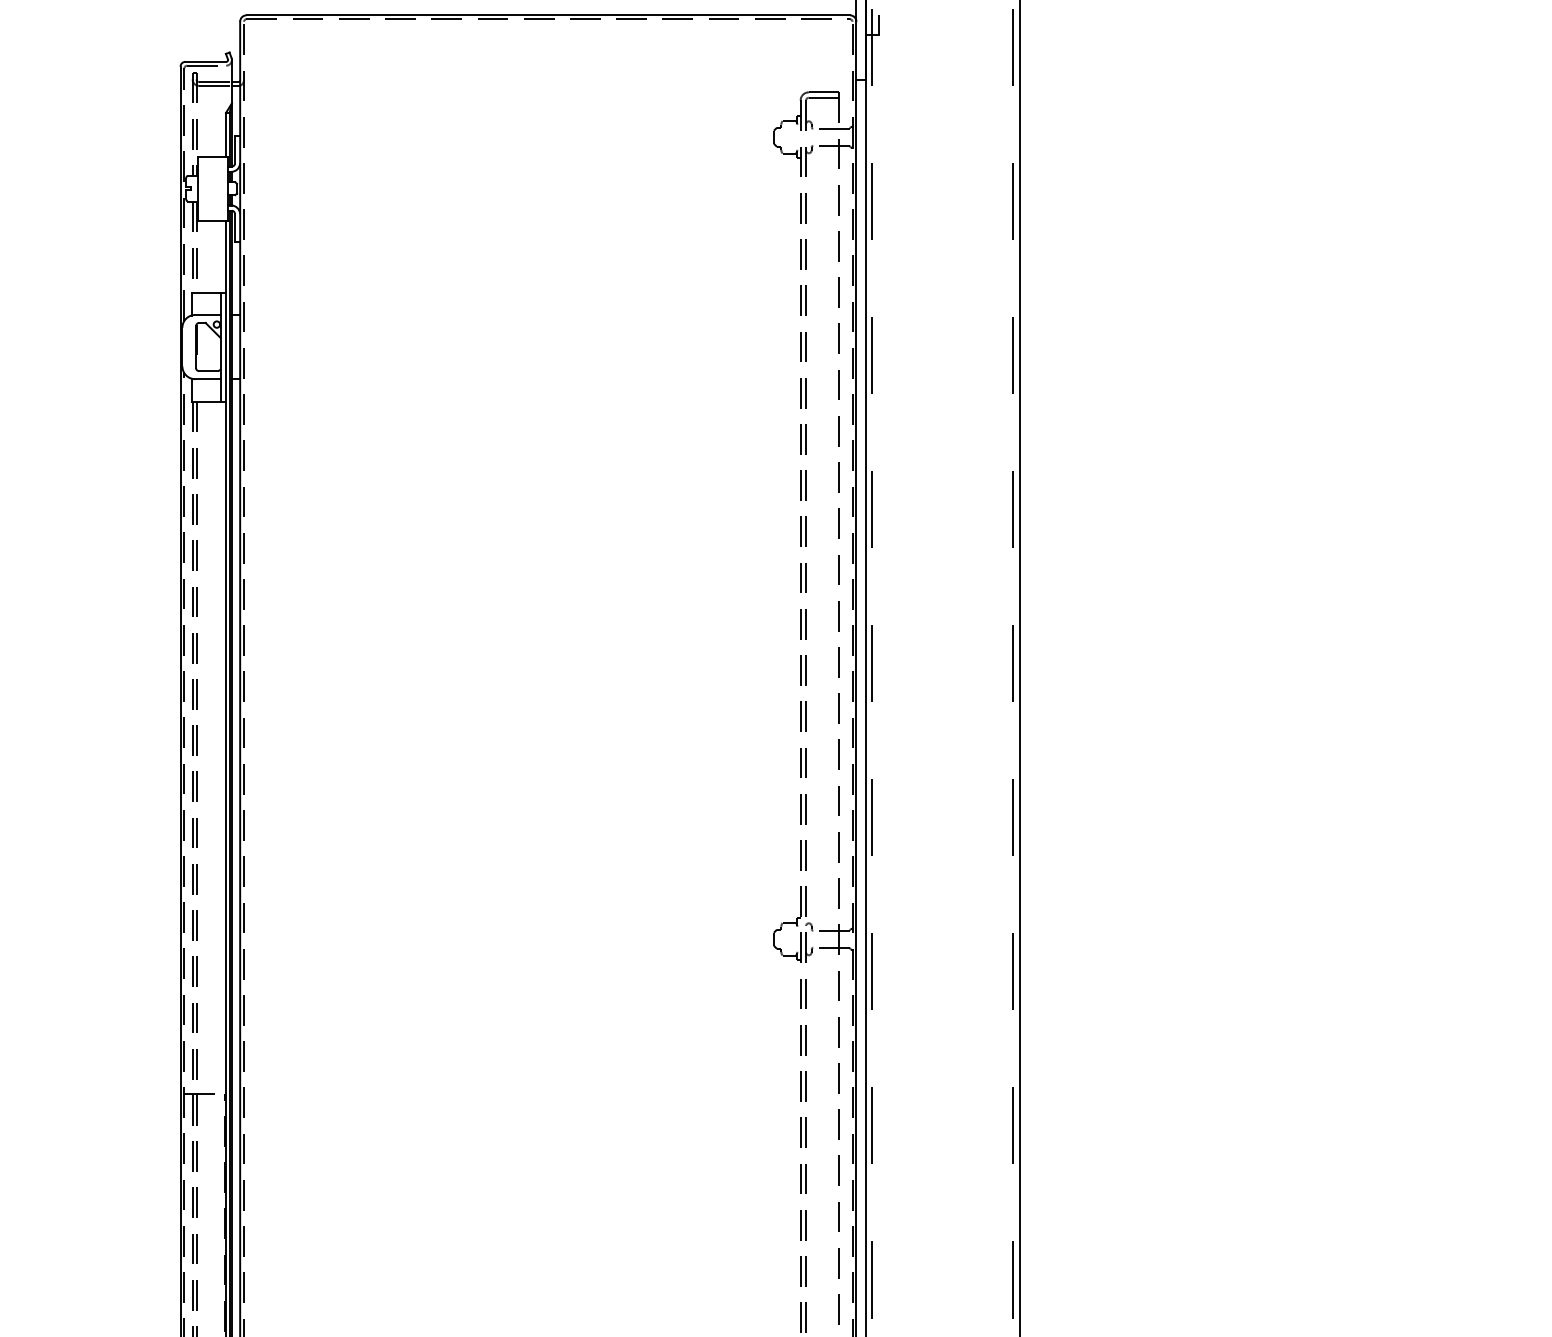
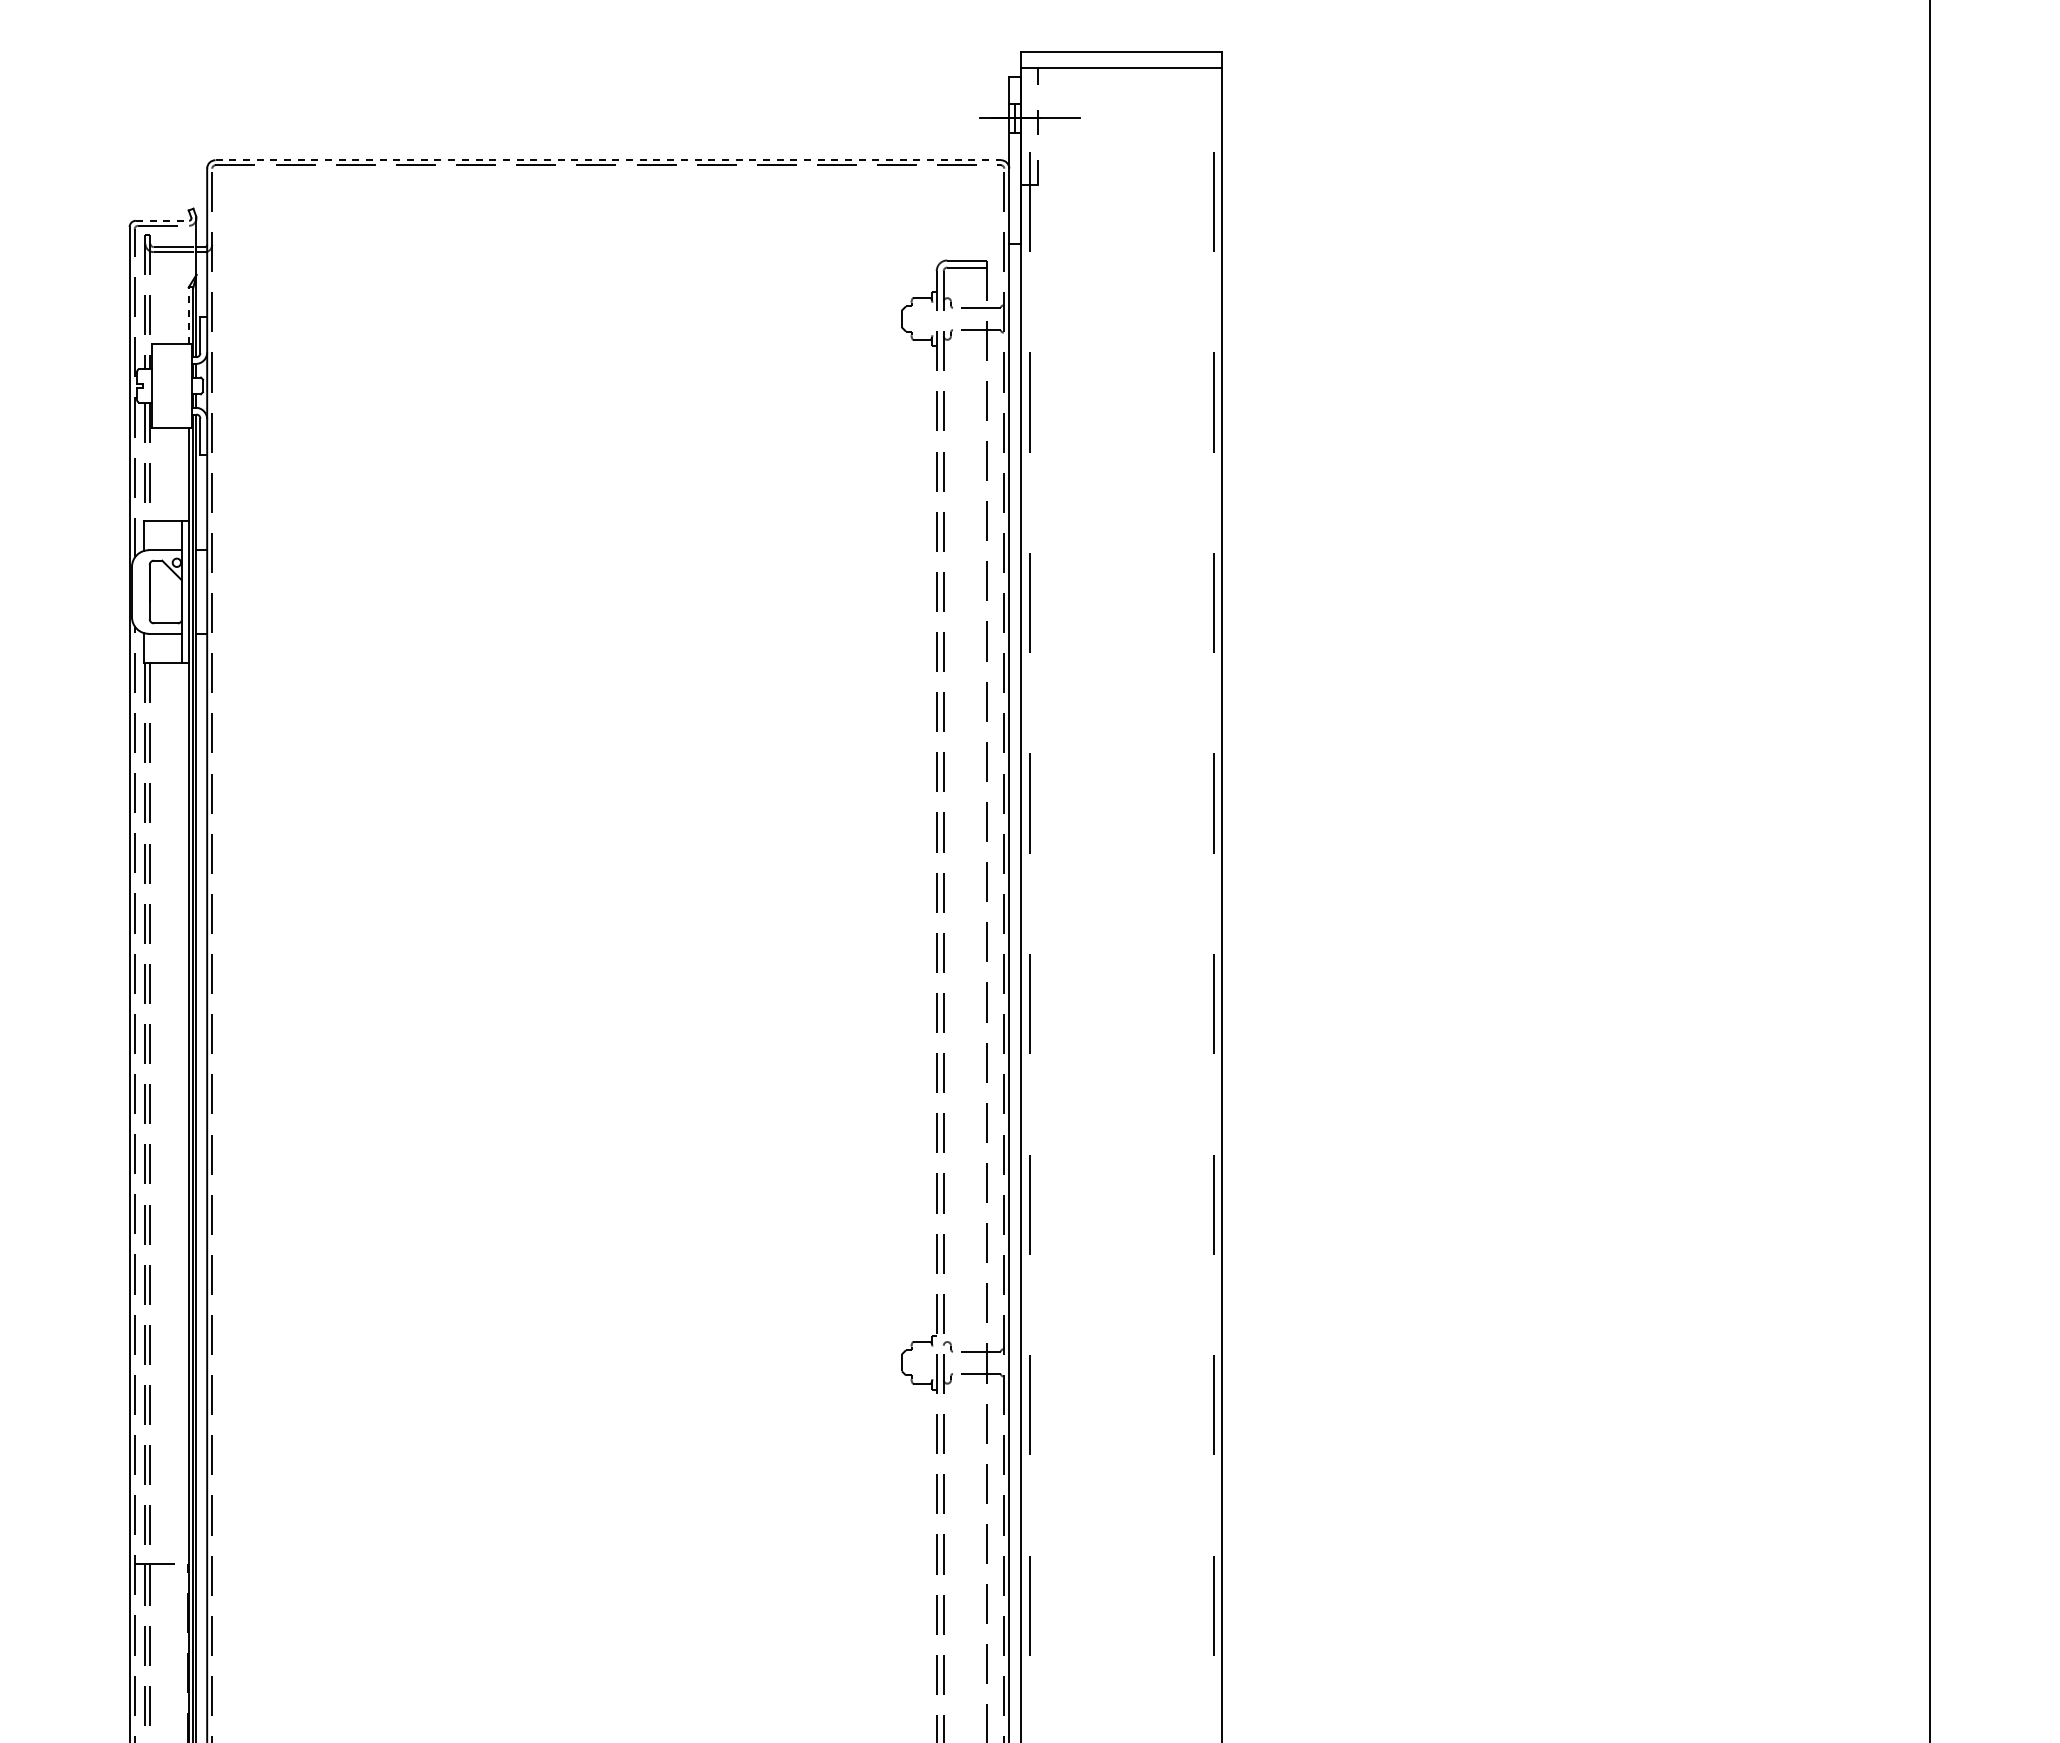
line: (548, 15) -> (608, 160), solid -> dashed
line: (205, 61) -> (162, 220), solid -> dashed
line: (225, 134) -> (188, 315), solid -> dashed

